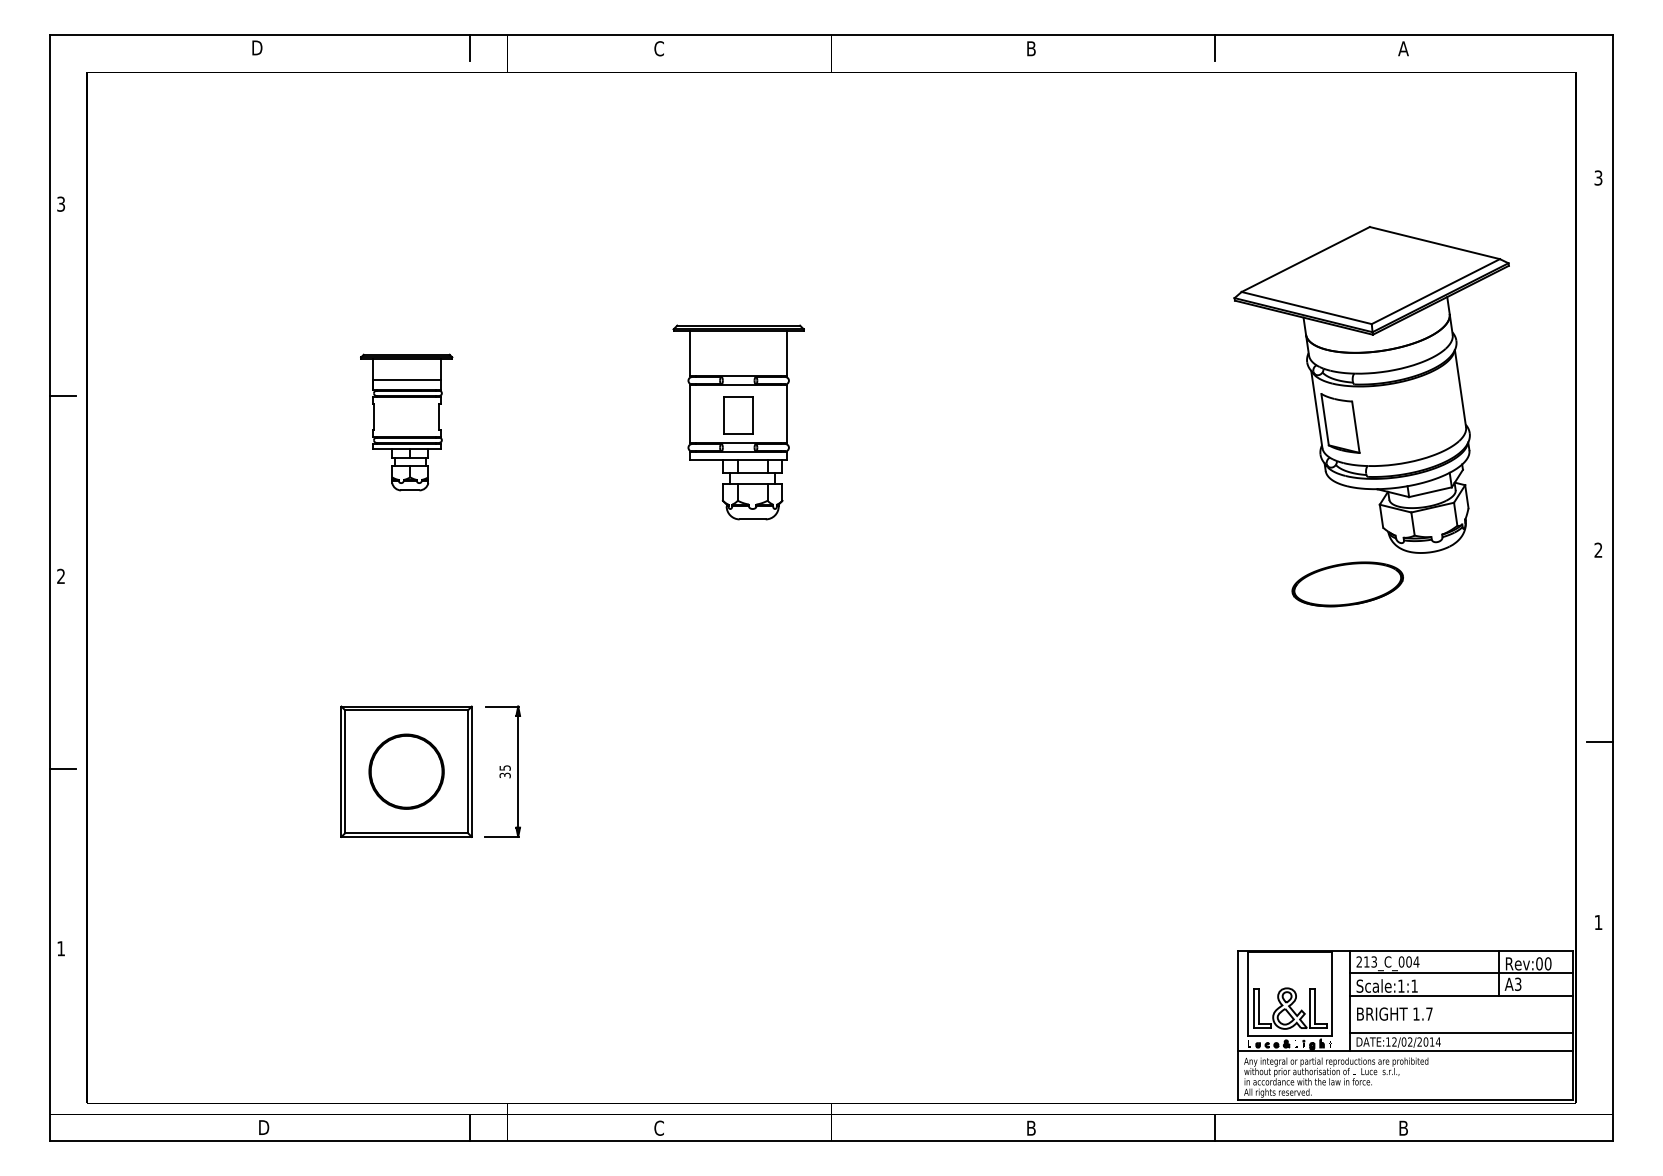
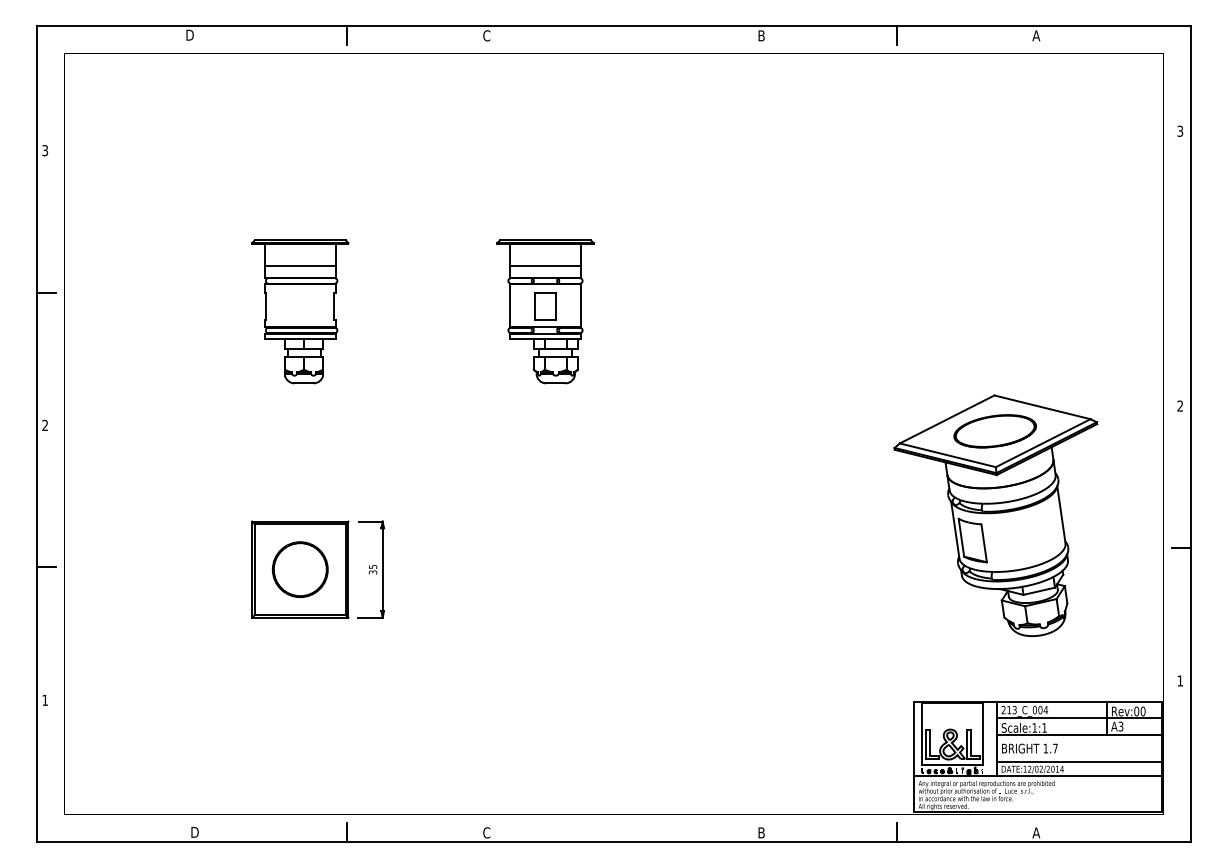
line: (738, 361) -> (545, 266), added
part: (1371, 389) -> (995, 515), moved
part: (406, 422) -> (300, 311), size x1.43
text: (1403, 1127) -> (1036, 832), B -> A

